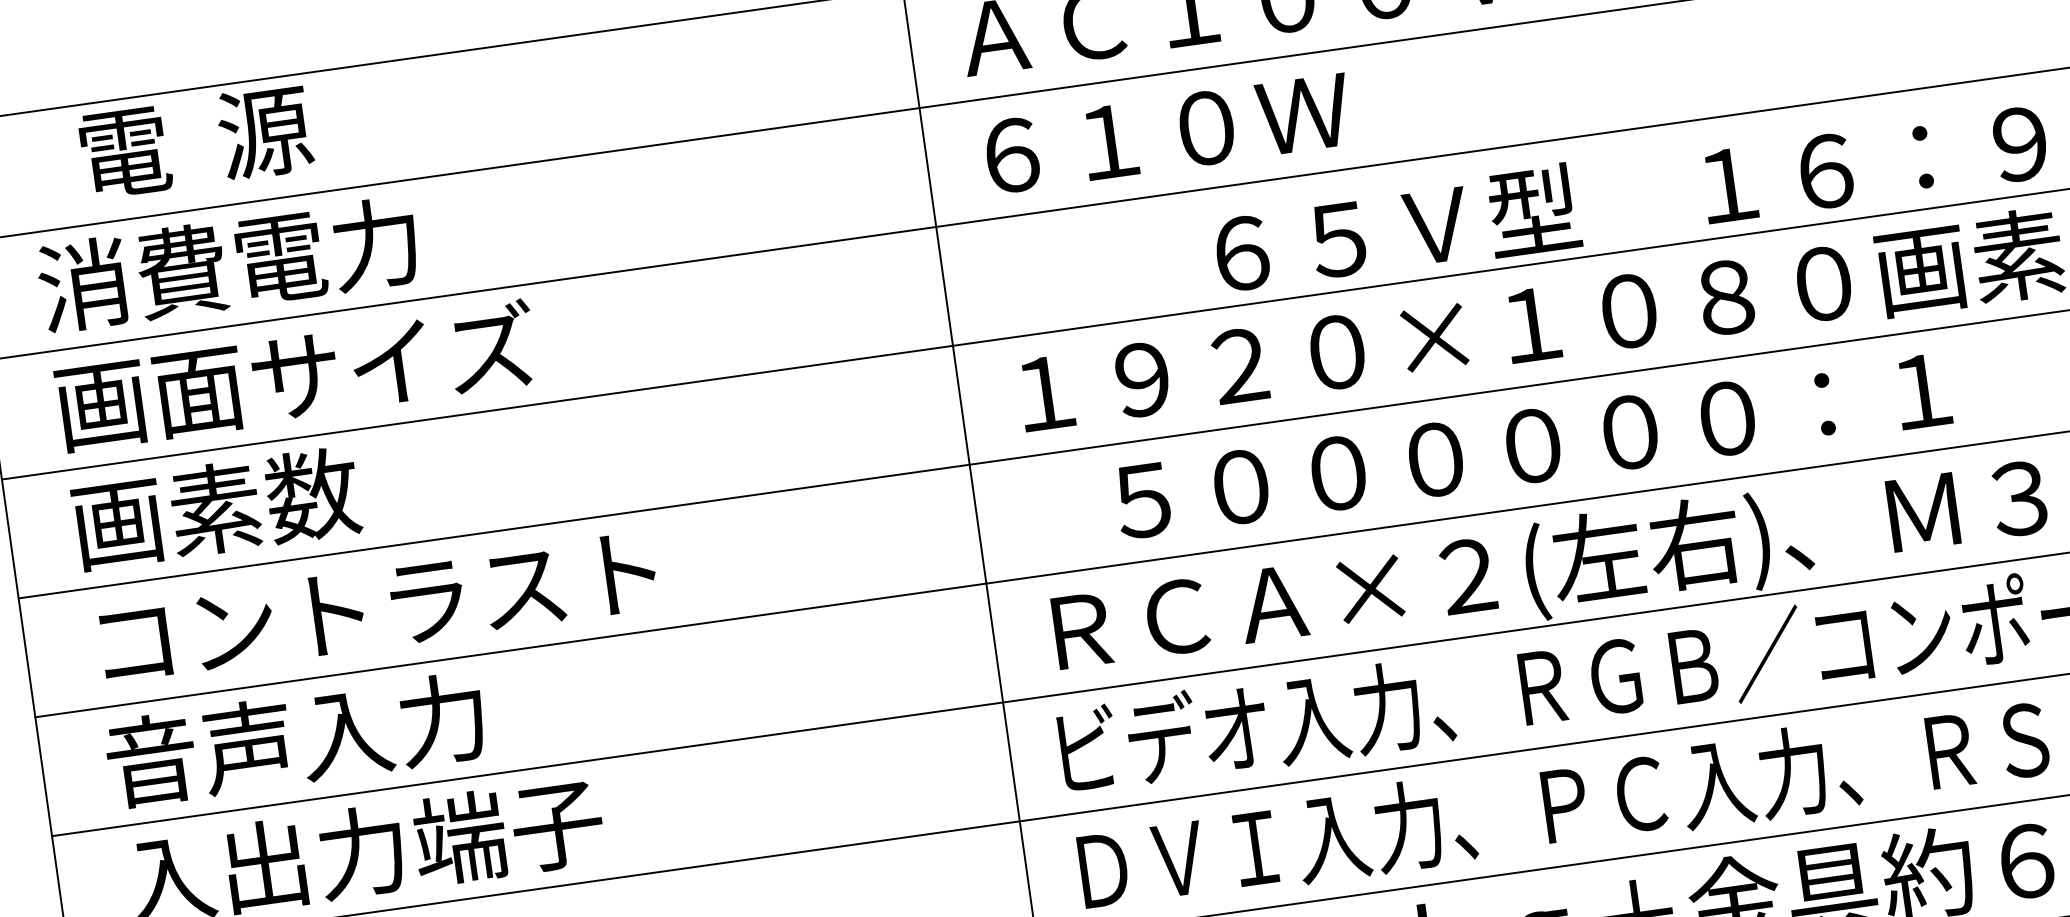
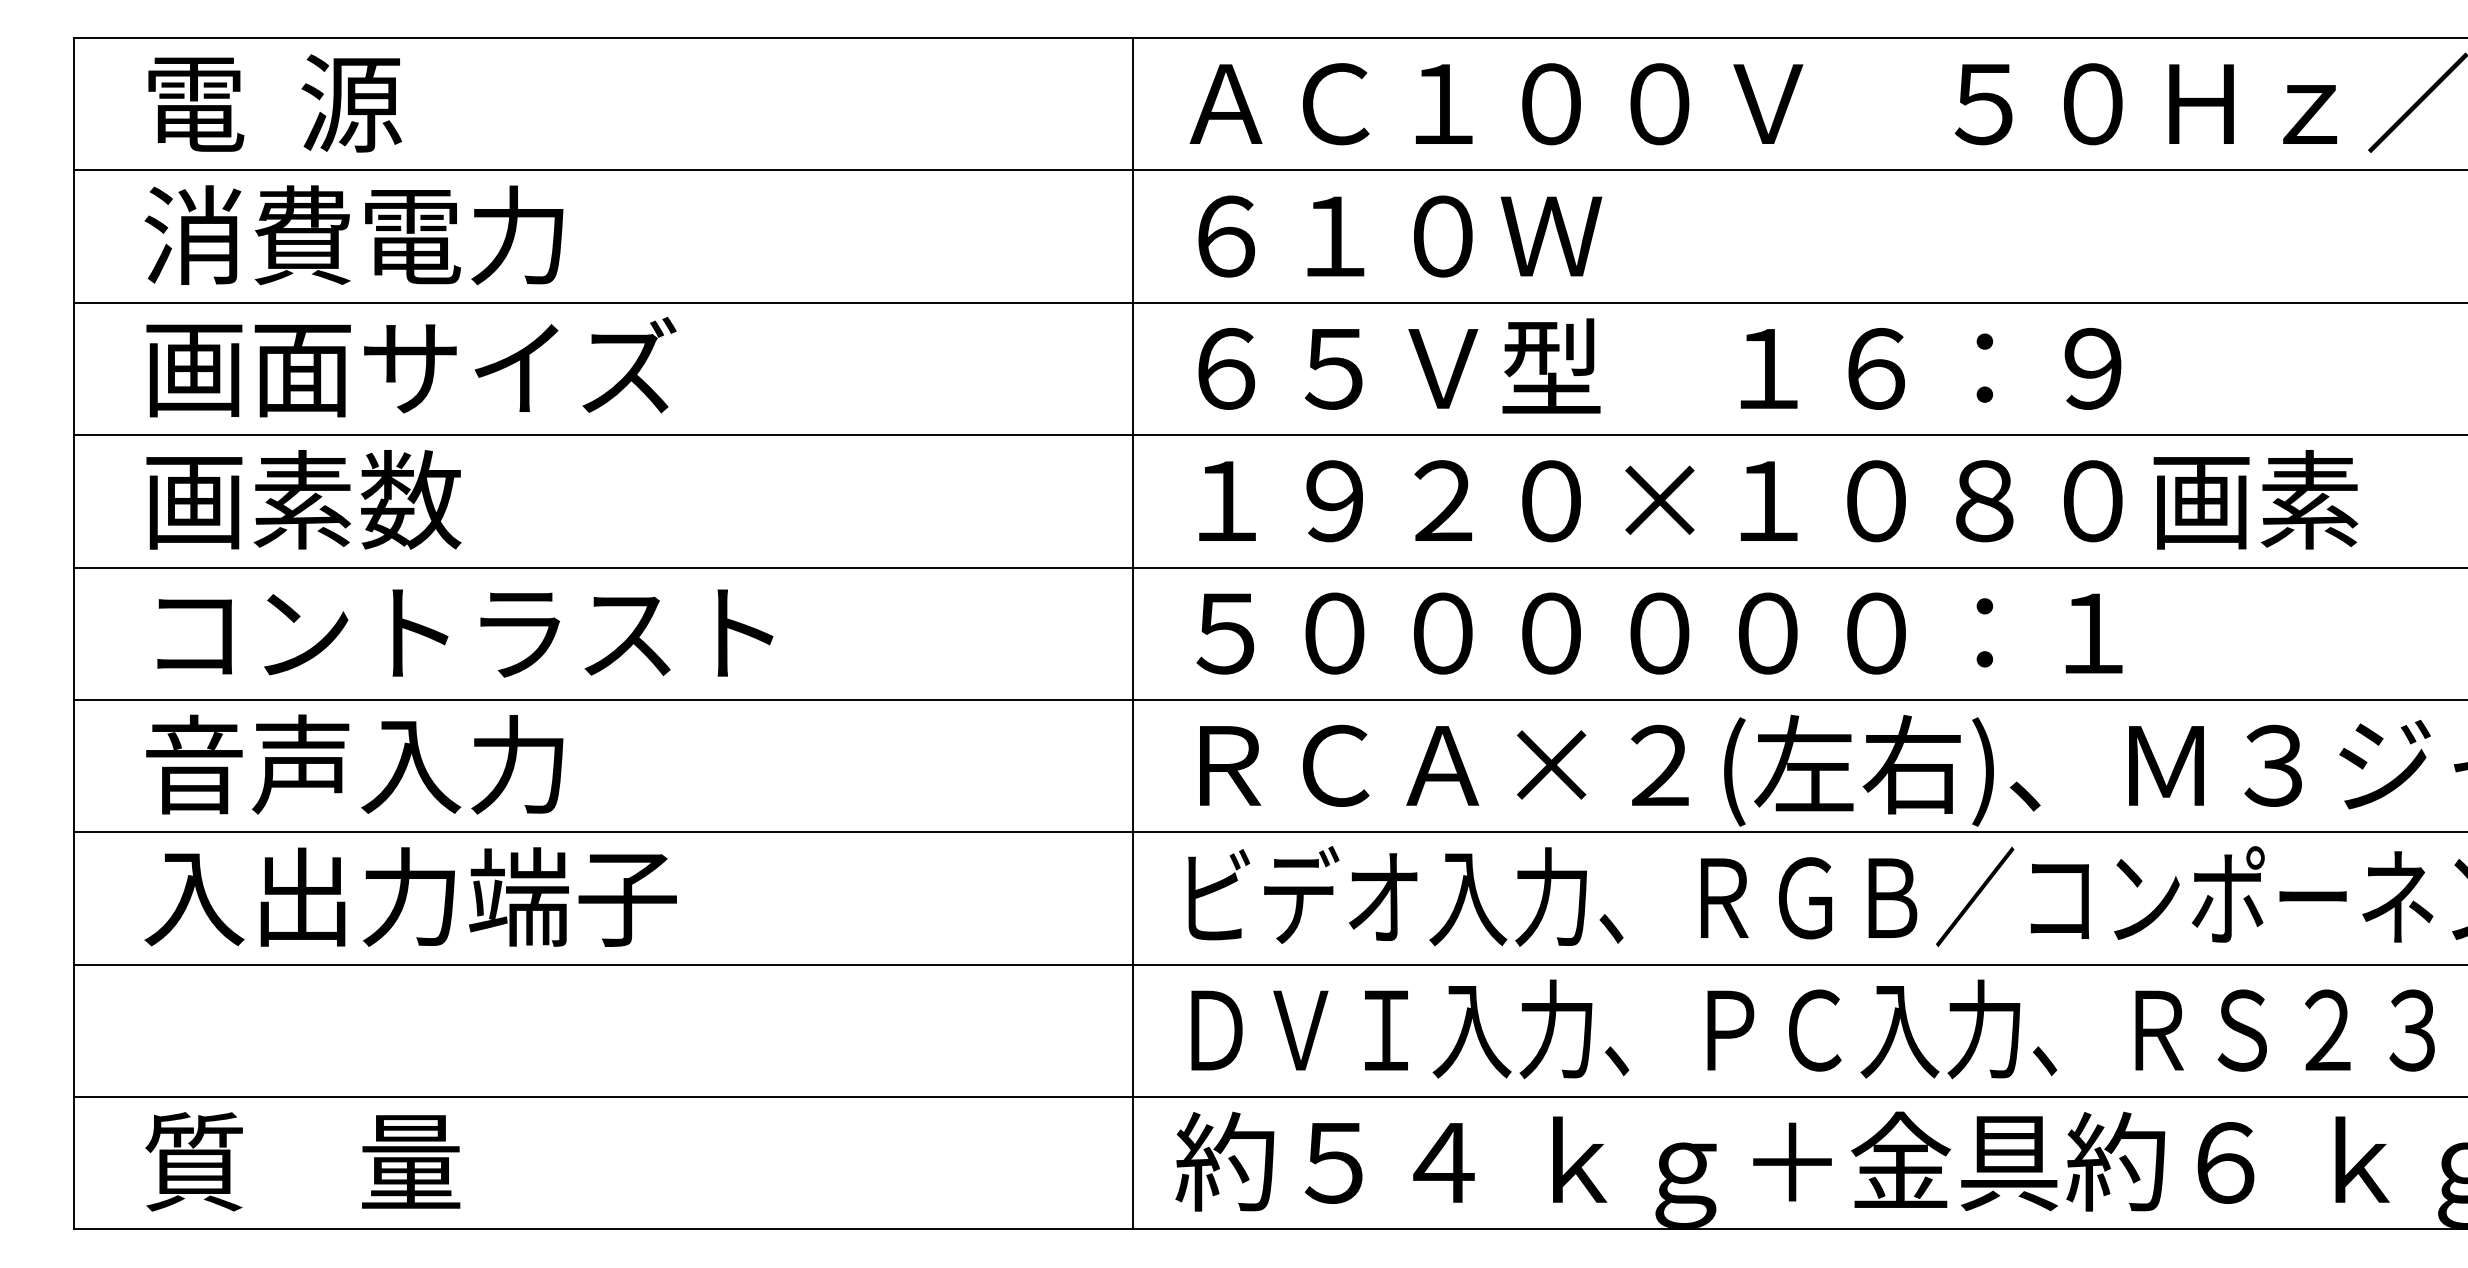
text: (195, 142) -> (274, 103), moved
text: (1630, 195) -> (1659, 365), moved
text: (1532, 446) -> (1659, 633), moved

